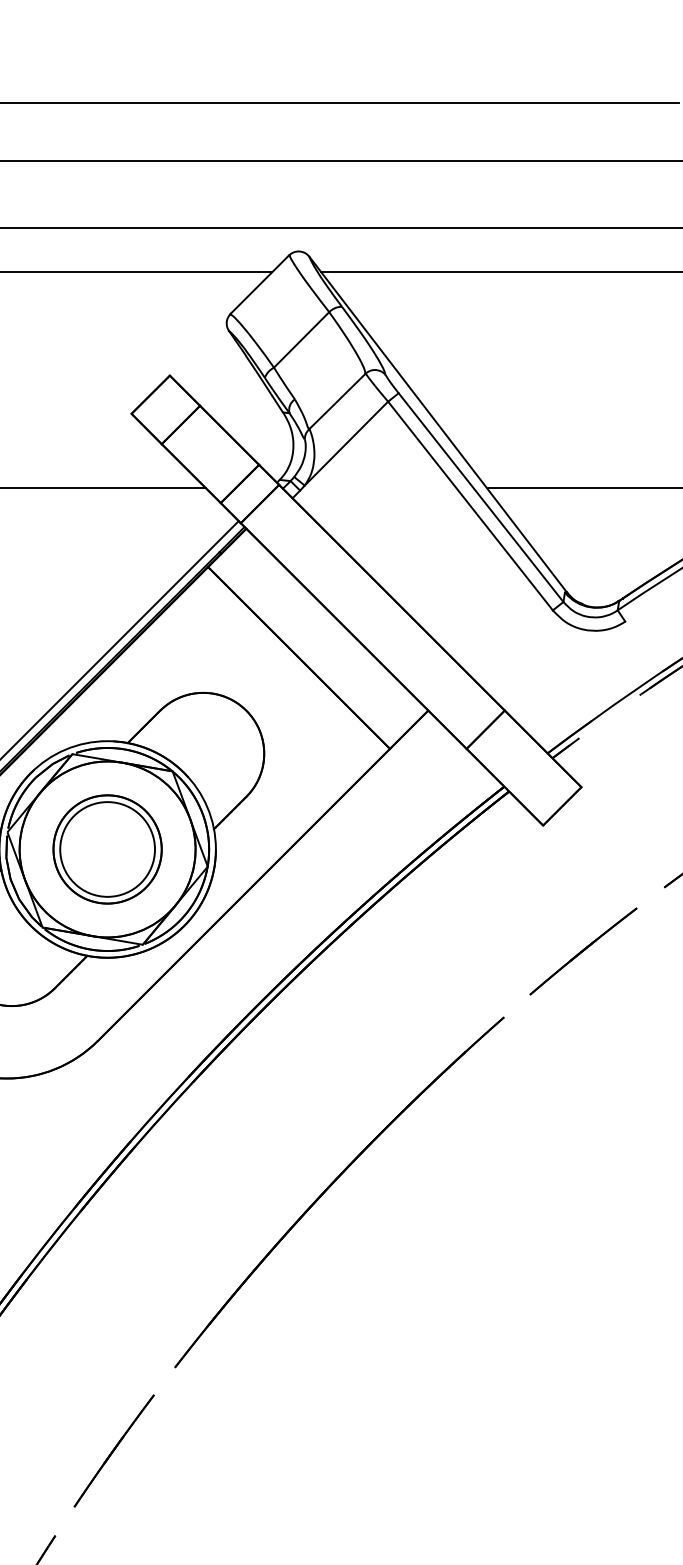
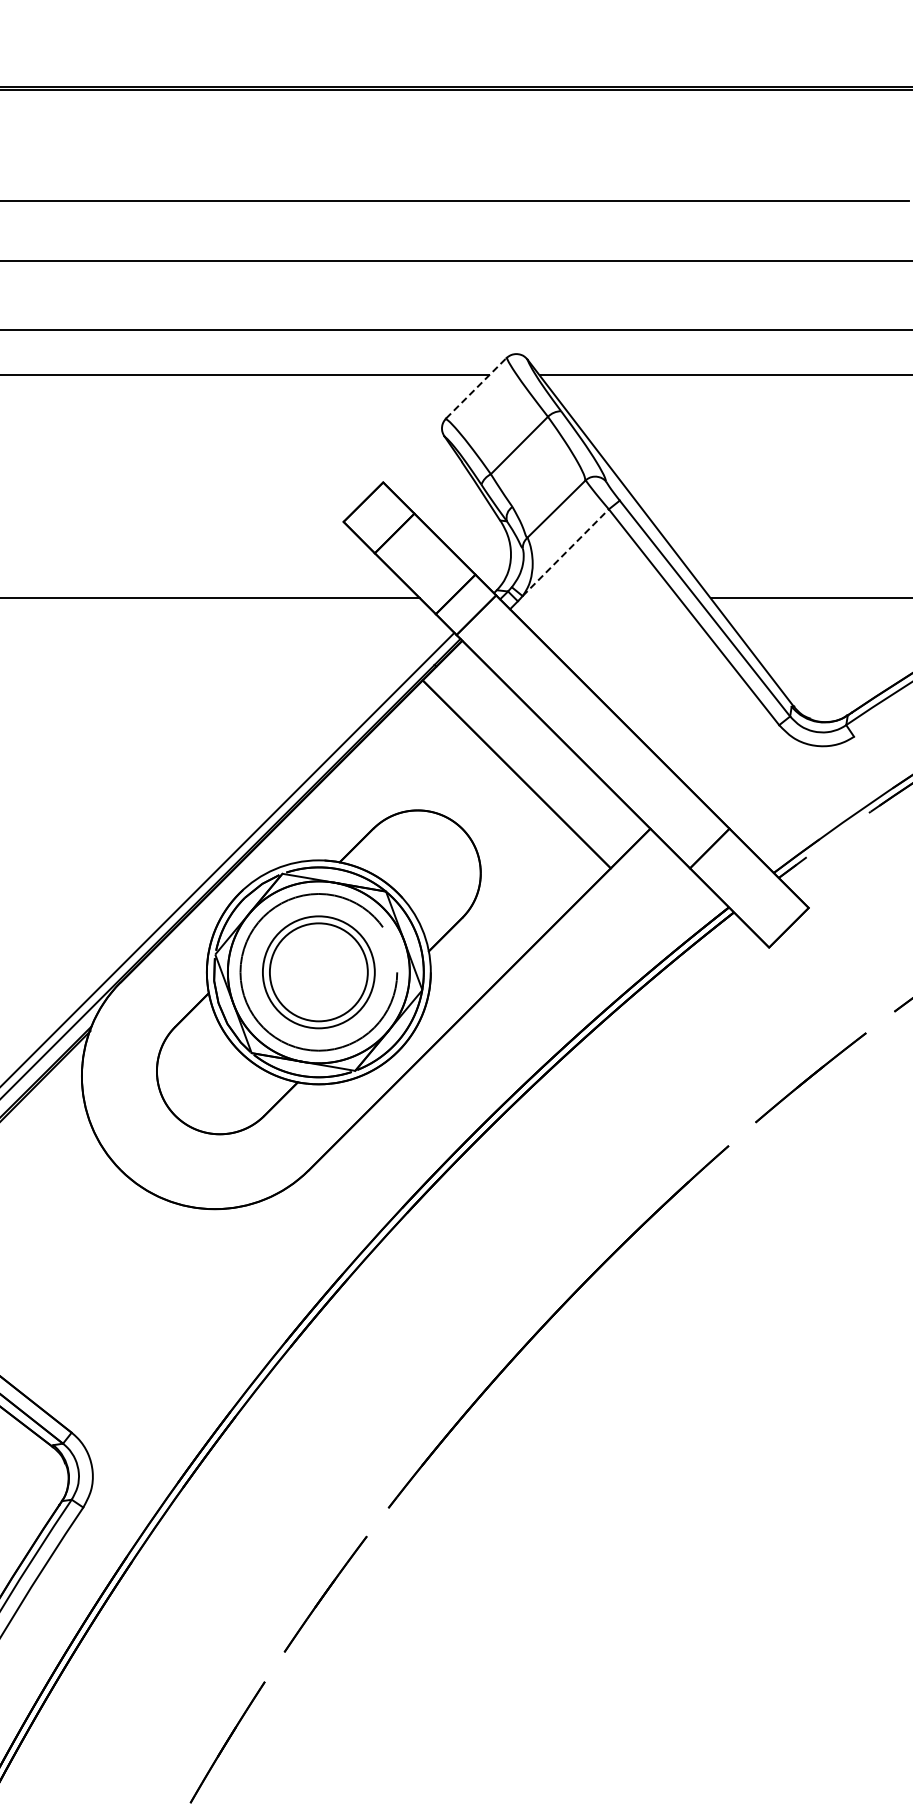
line: (260, 284) -> (476, 388), solid -> dashed
line: (347, 443) -> (566, 552), solid -> dashed
circle: (107, 849) -> (318, 972), size x1.4

